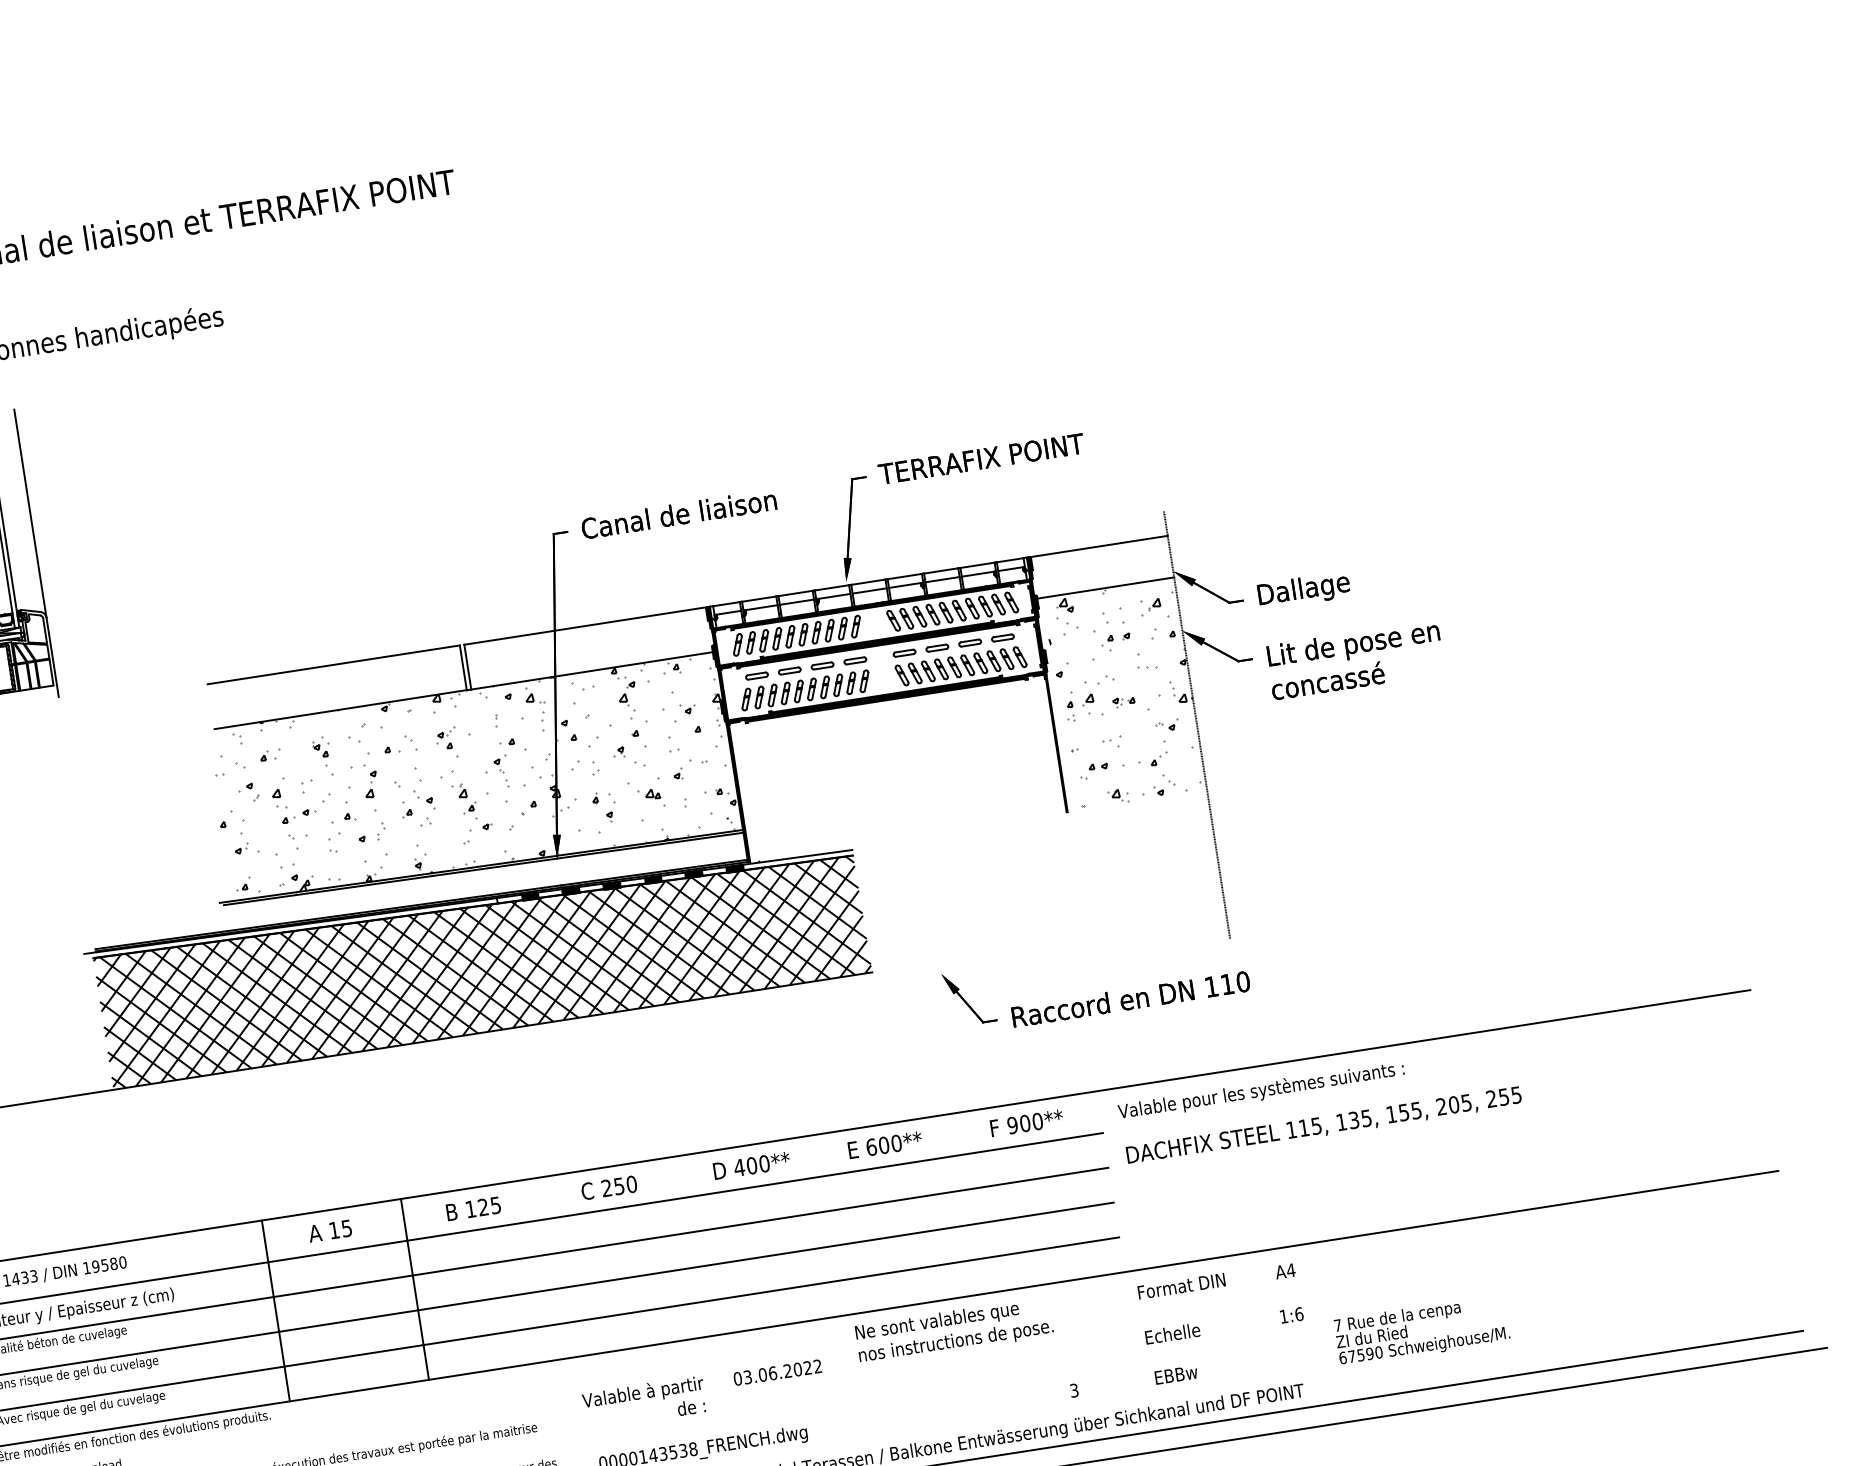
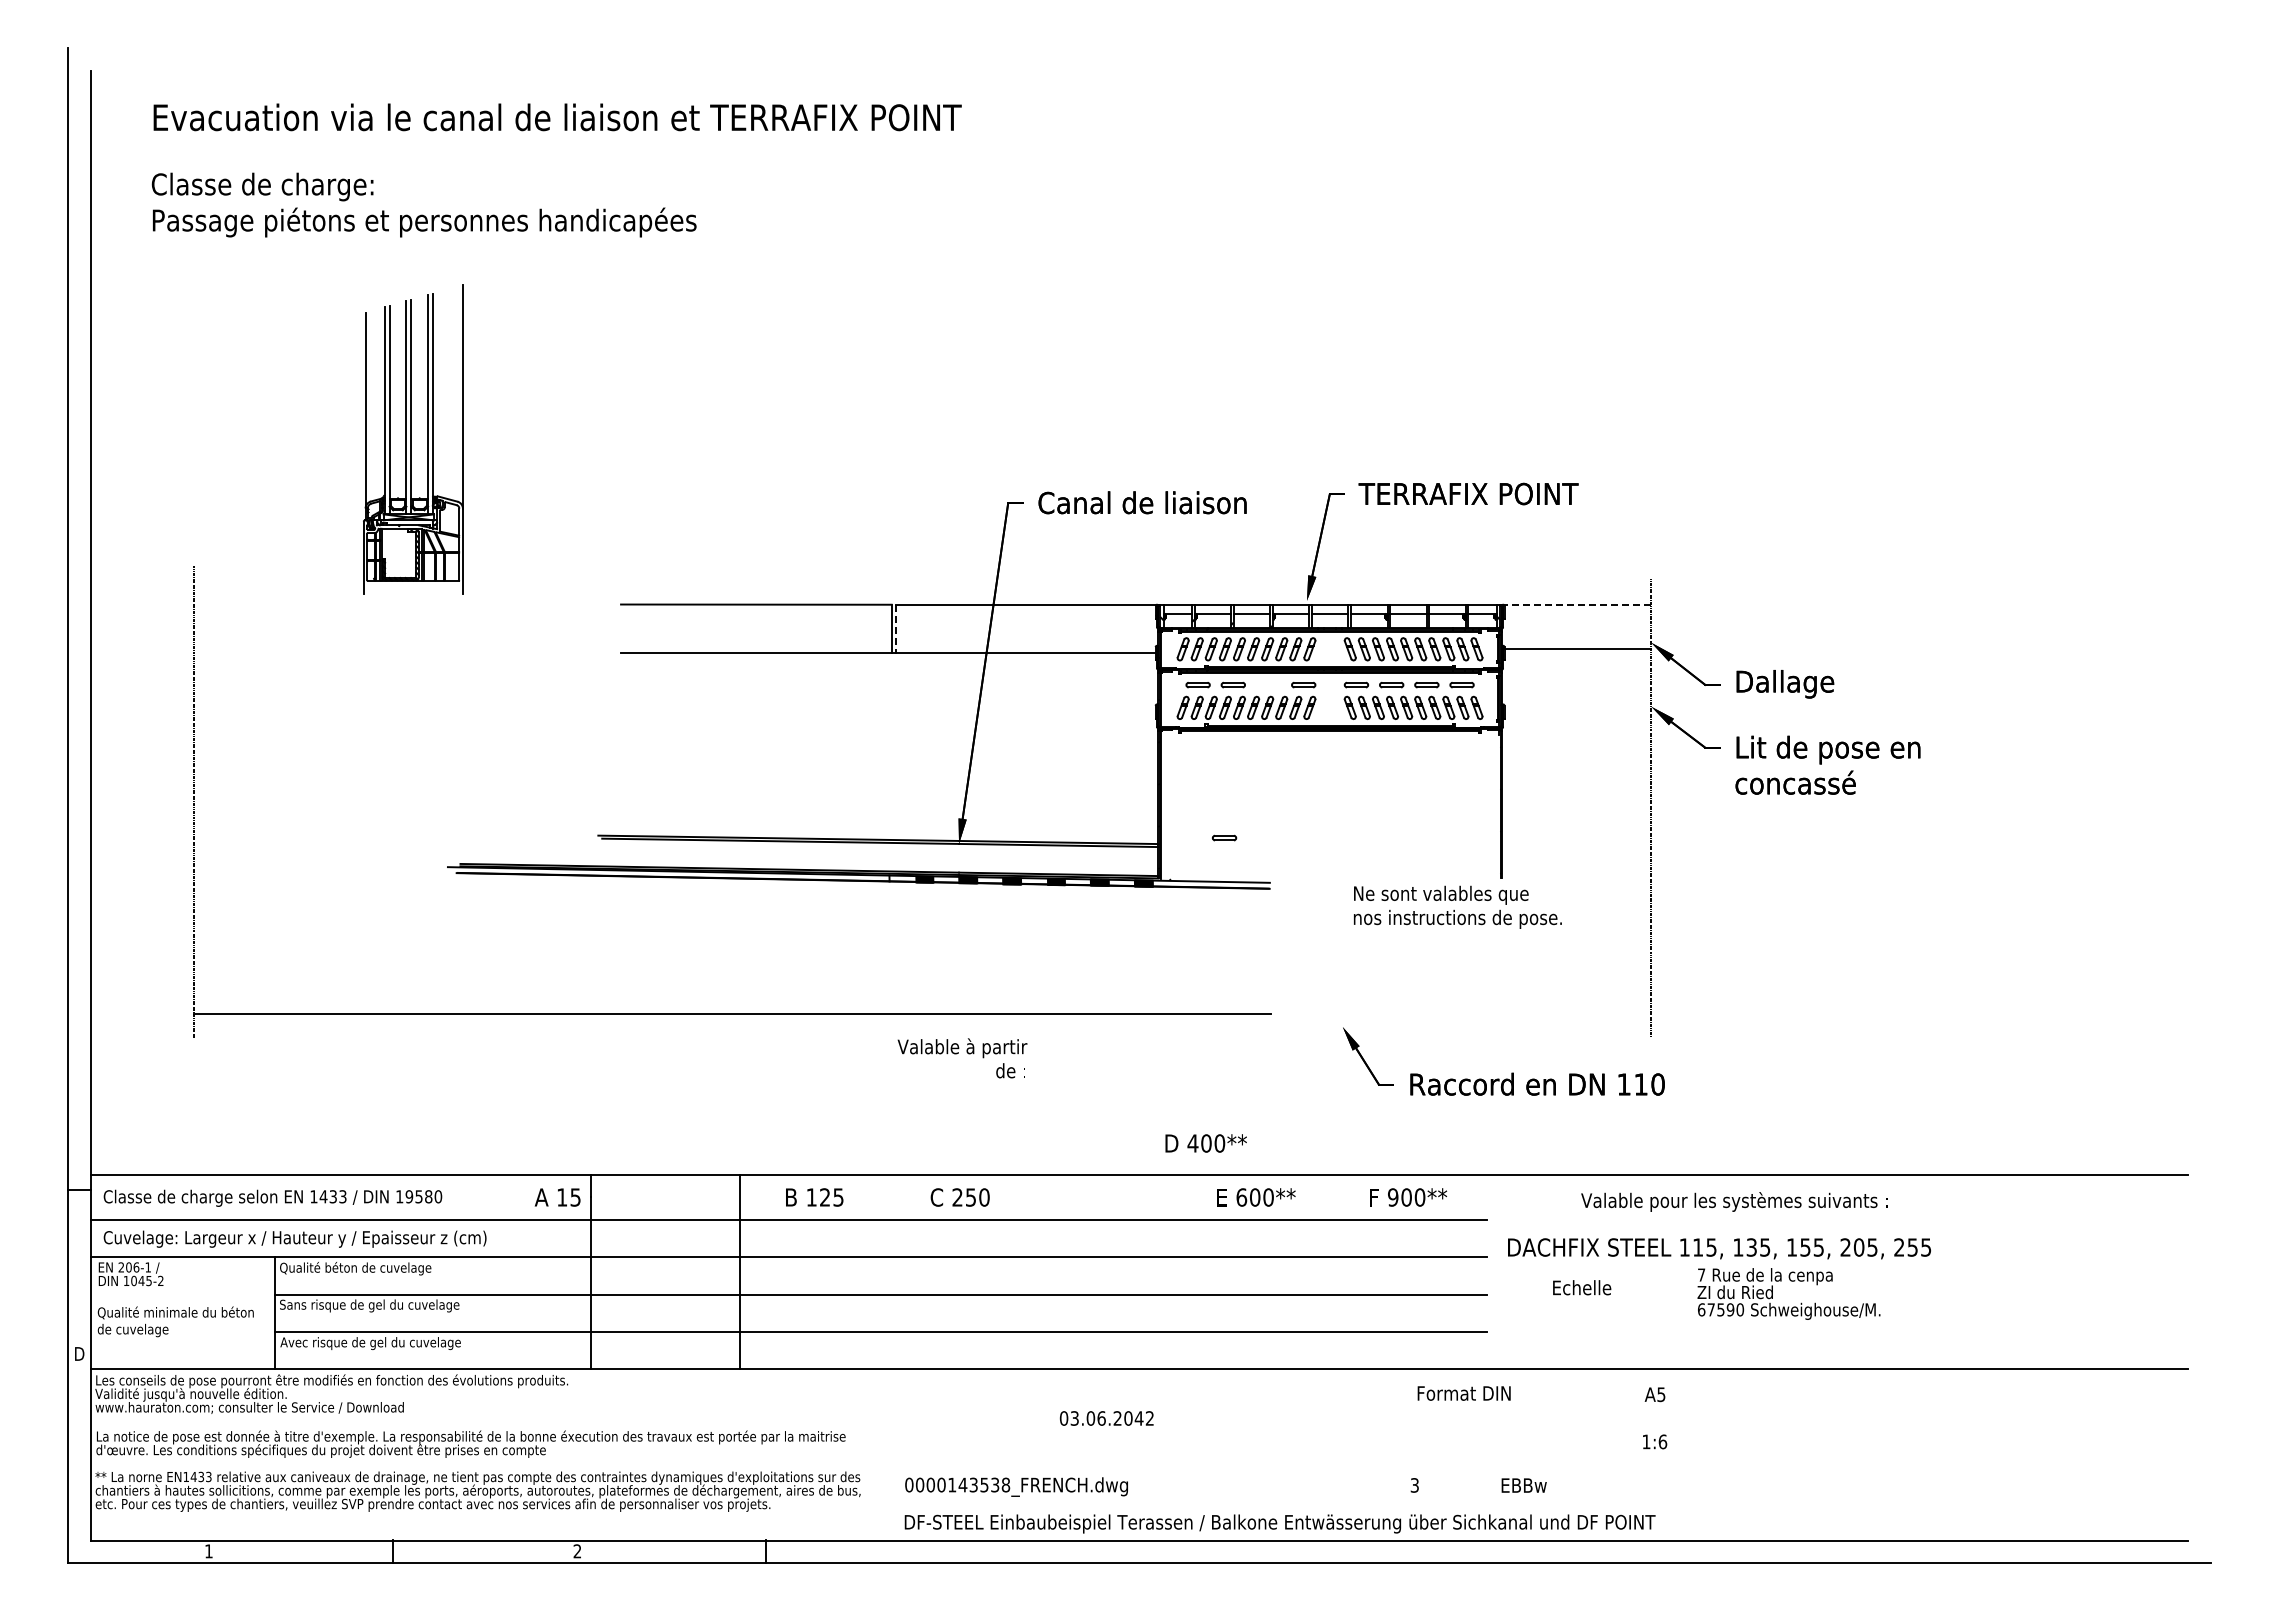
line: (1097, 546) -> (1576, 604), solid -> dashed
part: (822, 665) -> (1224, 837), moved
line: (467, 667) -> (896, 629), solid -> dashed
hatch: (1124, 694) -> (1580, 763), removed
hatch: (472, 779) -> (883, 747), removed
hatch: (482, 965) -> (863, 943), removed
text: (1261, 1090) -> (1734, 1201), moved
text: (751, 1165) -> (1205, 1143), moved
text: (329, 1231) -> (557, 1197), moved
text: (1290, 1270) -> (1660, 1394), A4 -> A5
text: (1181, 1286) -> (1463, 1393), moved
text: (954, 1330) -> (1457, 906), moved
text: (1421, 1330) -> (1788, 1293), moved
text: (1173, 1333) -> (1582, 1287), moved
text: (807, 1368) -> (1138, 1418), 03.06.2022 -> 03.06.2042
text: (644, 1402) -> (962, 1058), moved

